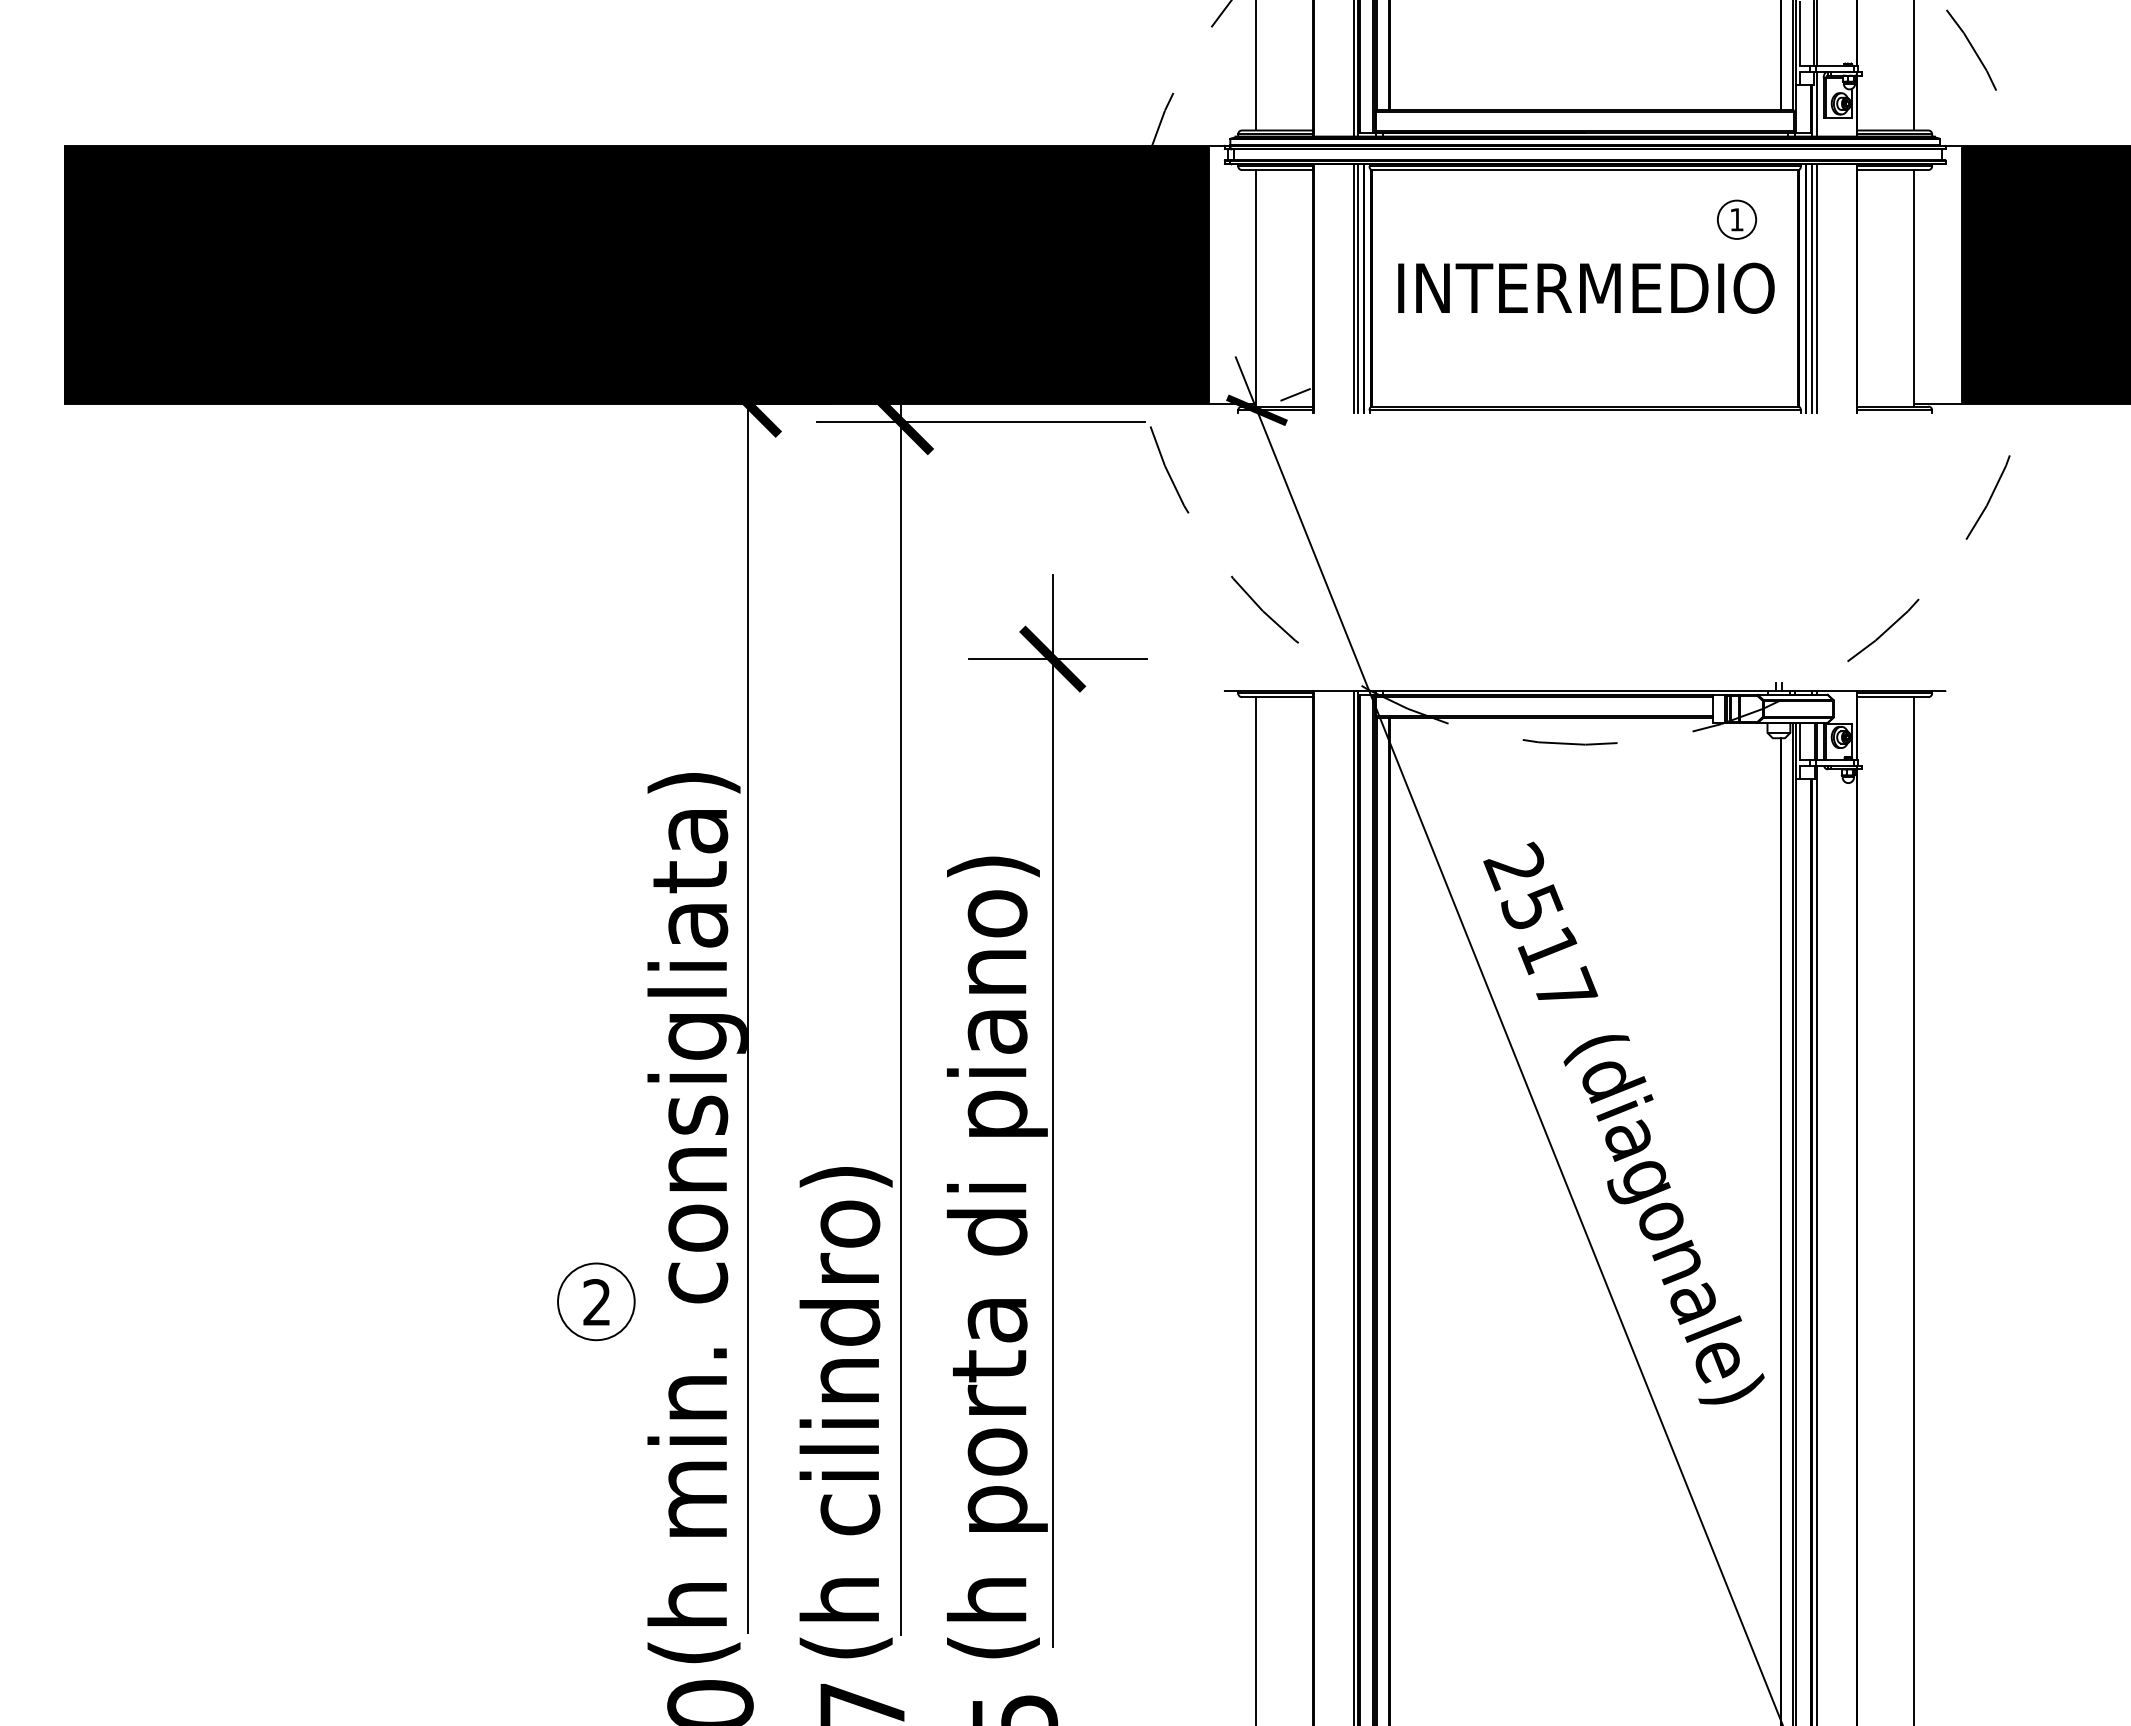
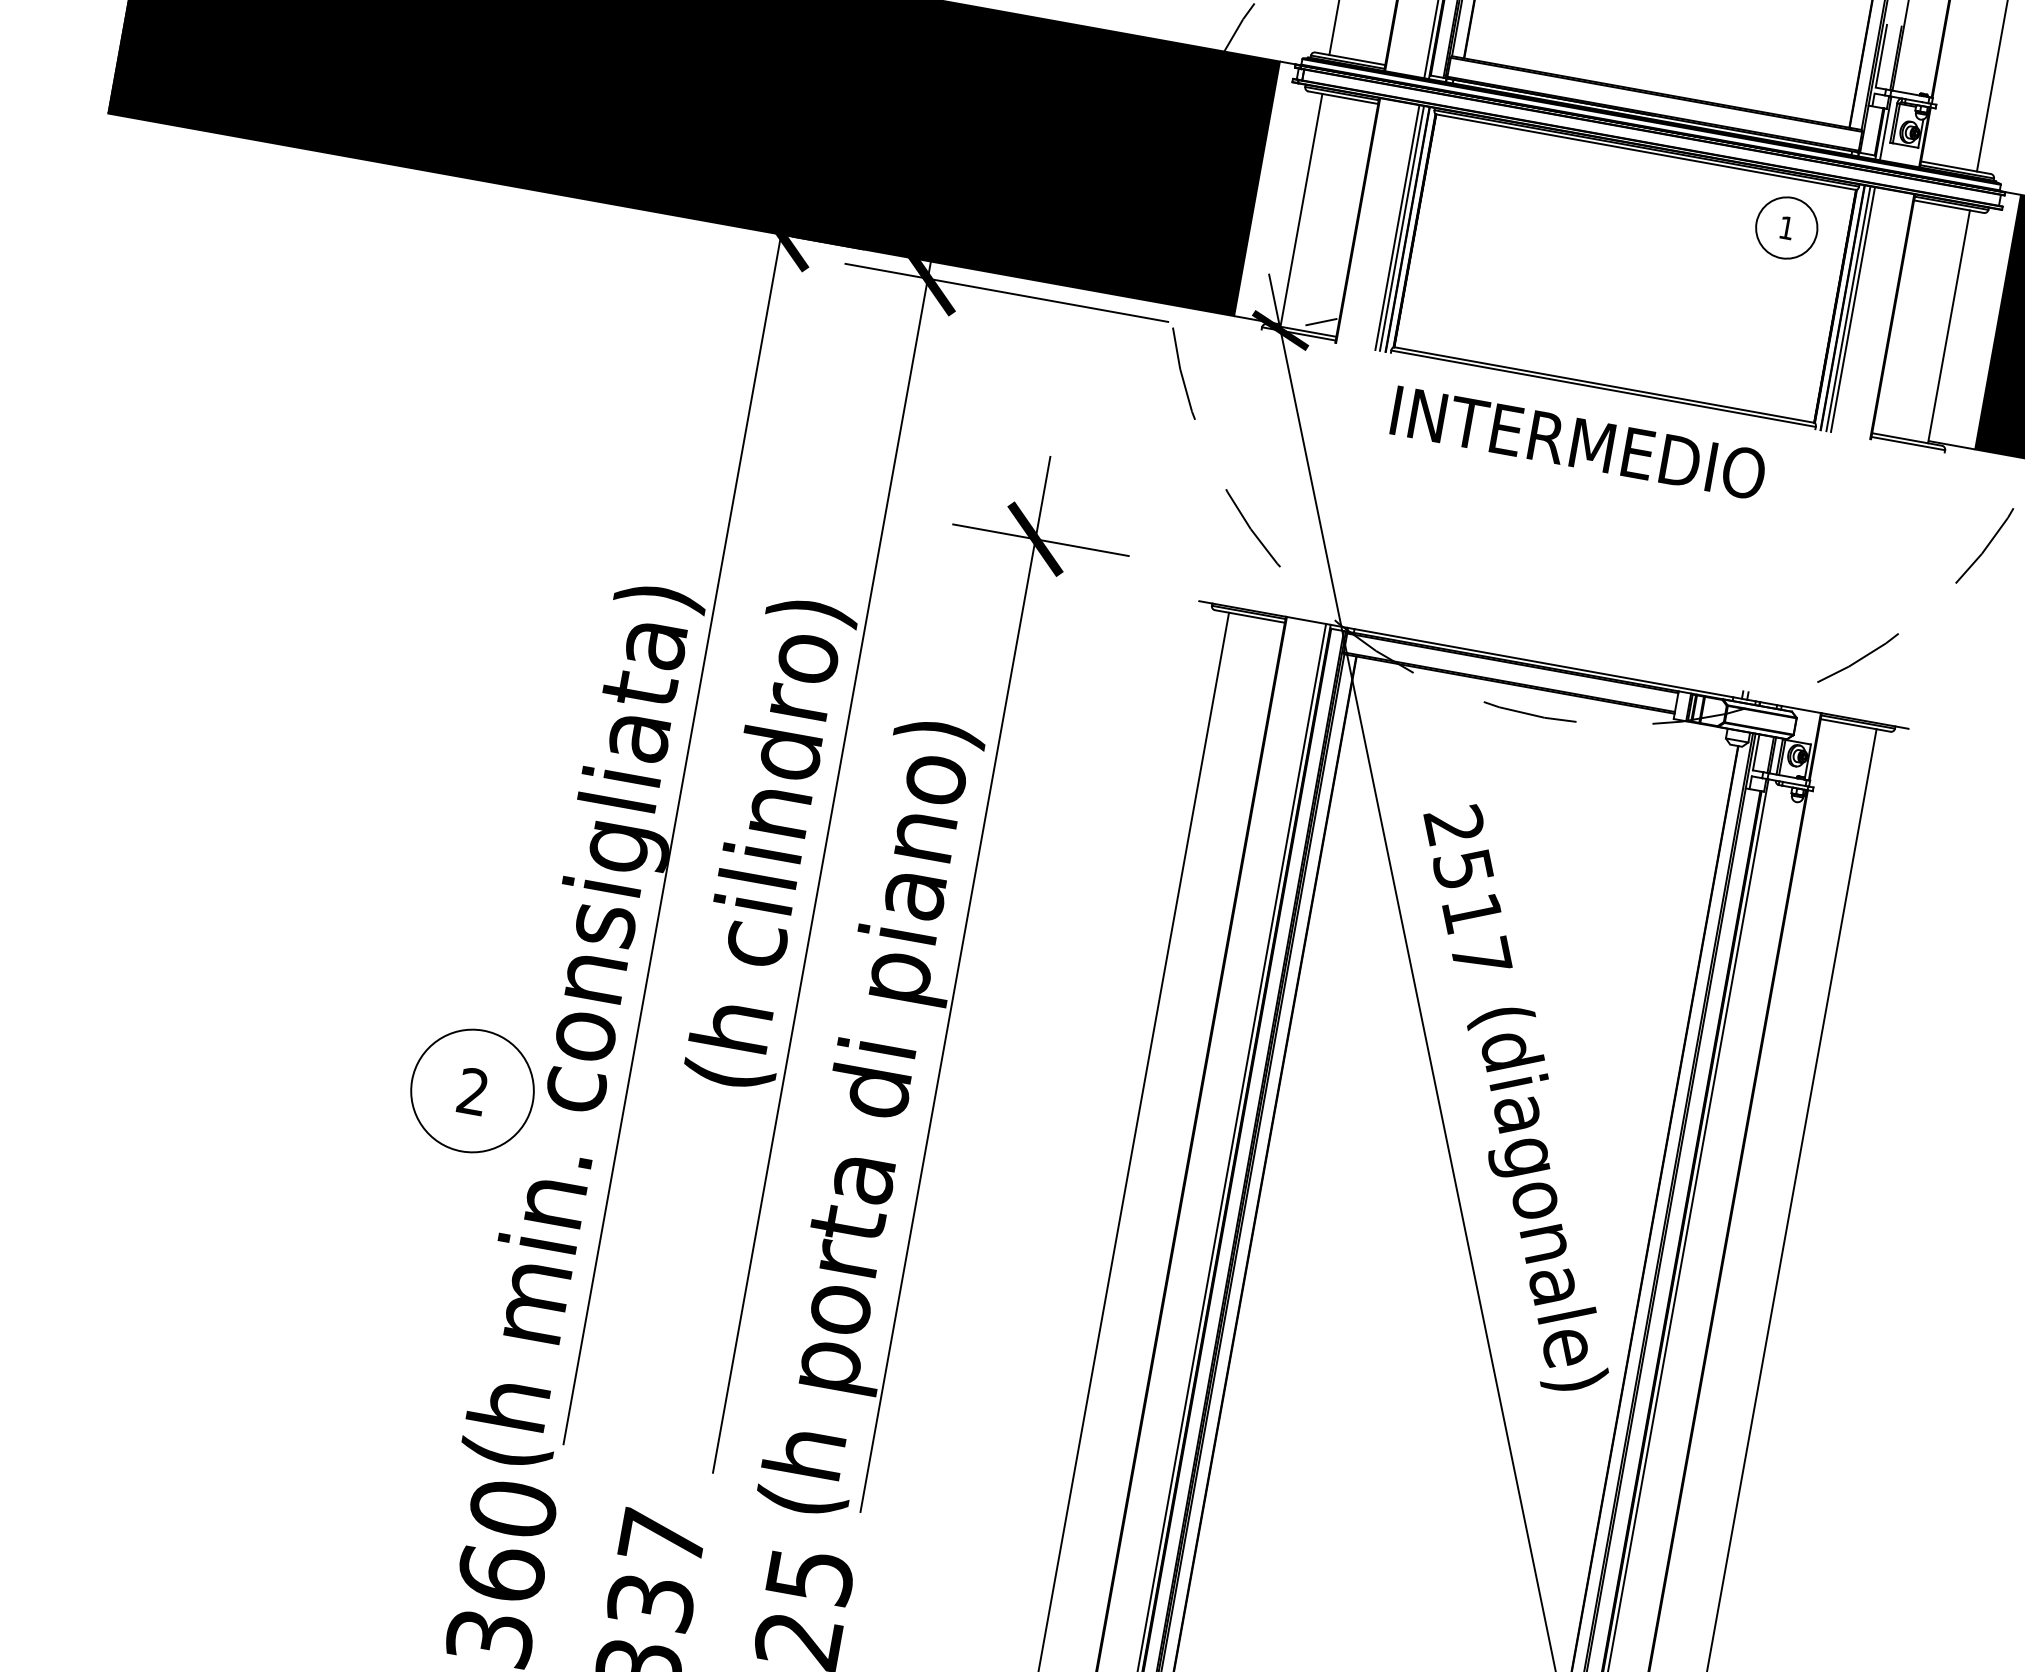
circle: (1736, 219) -> (1786, 227), size x1.6
text: (1586, 287) -> (1579, 442), moved
circle: (596, 1301) -> (472, 1090), size x1.6
text: (845, 1412) -> (770, 843), moved

